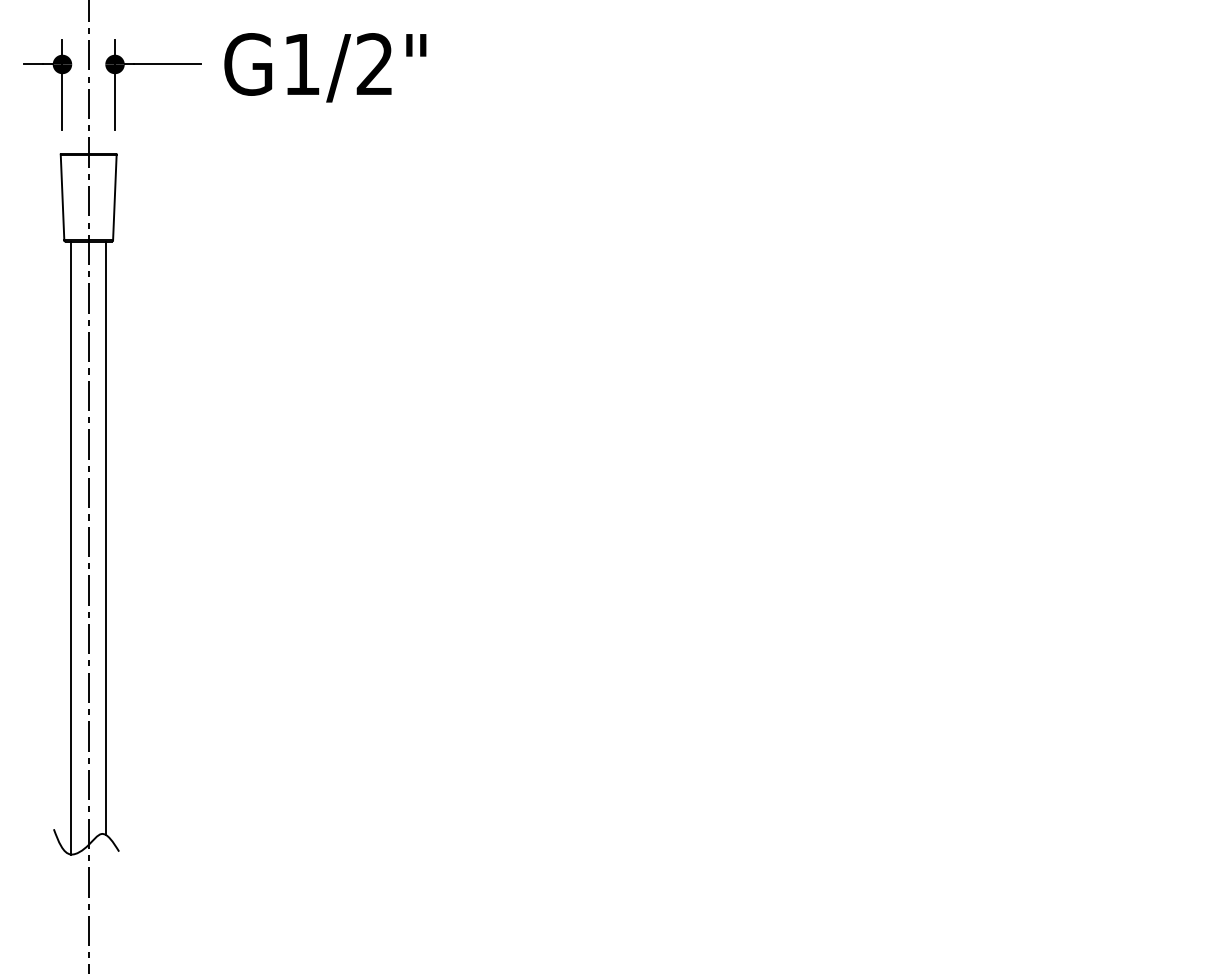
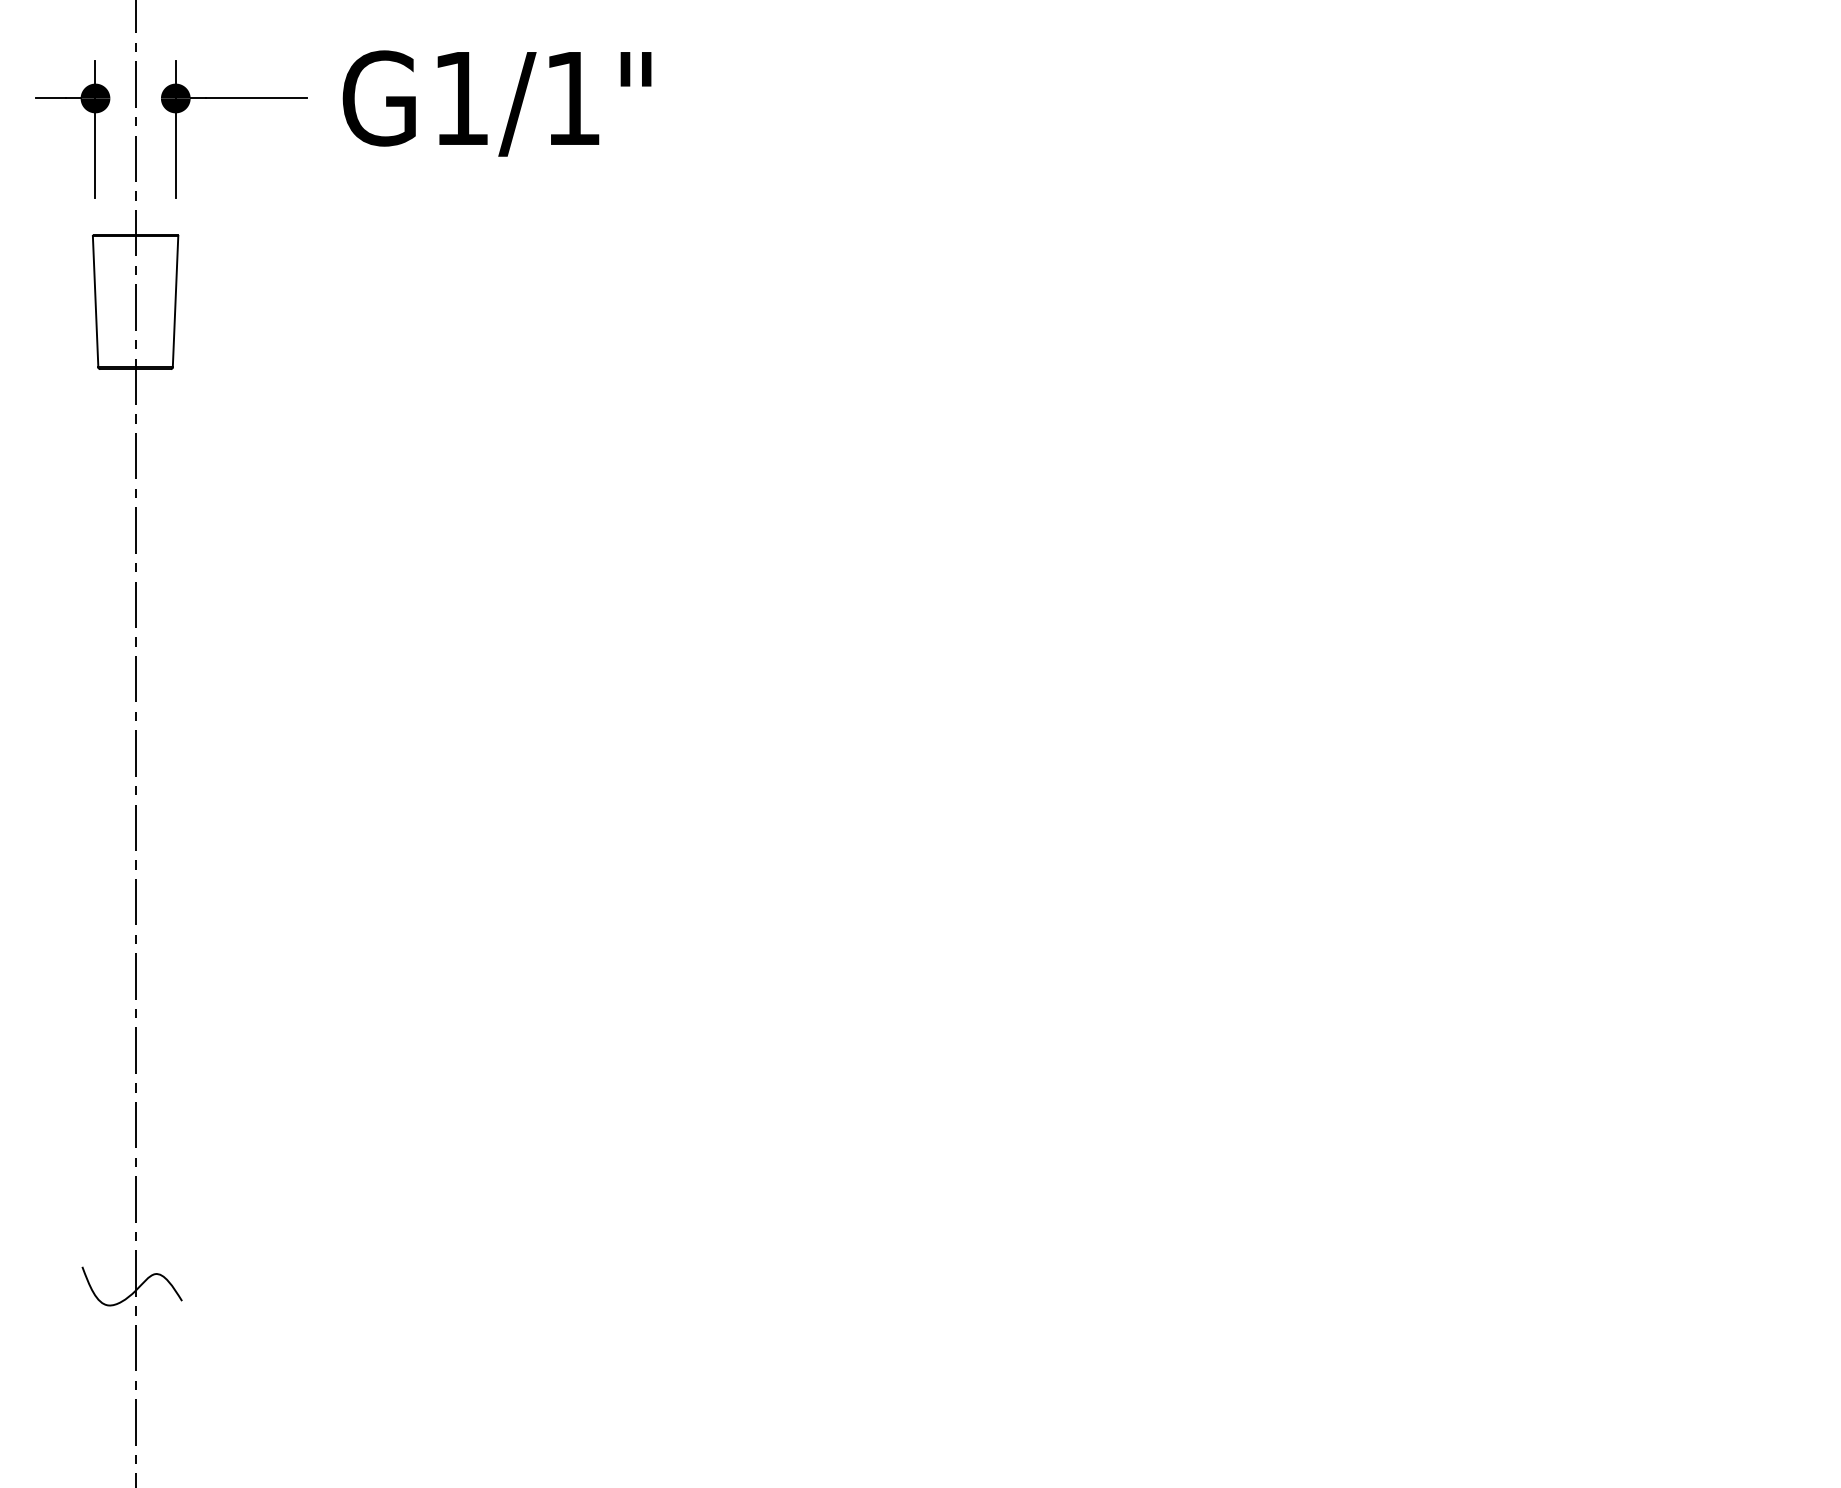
text: (374, 63) -> (572, 97), G1/2" -> G1/1"
line: (106, 538) -> (162, 822), removed
line: (71, 547) -> (109, 836), removed

